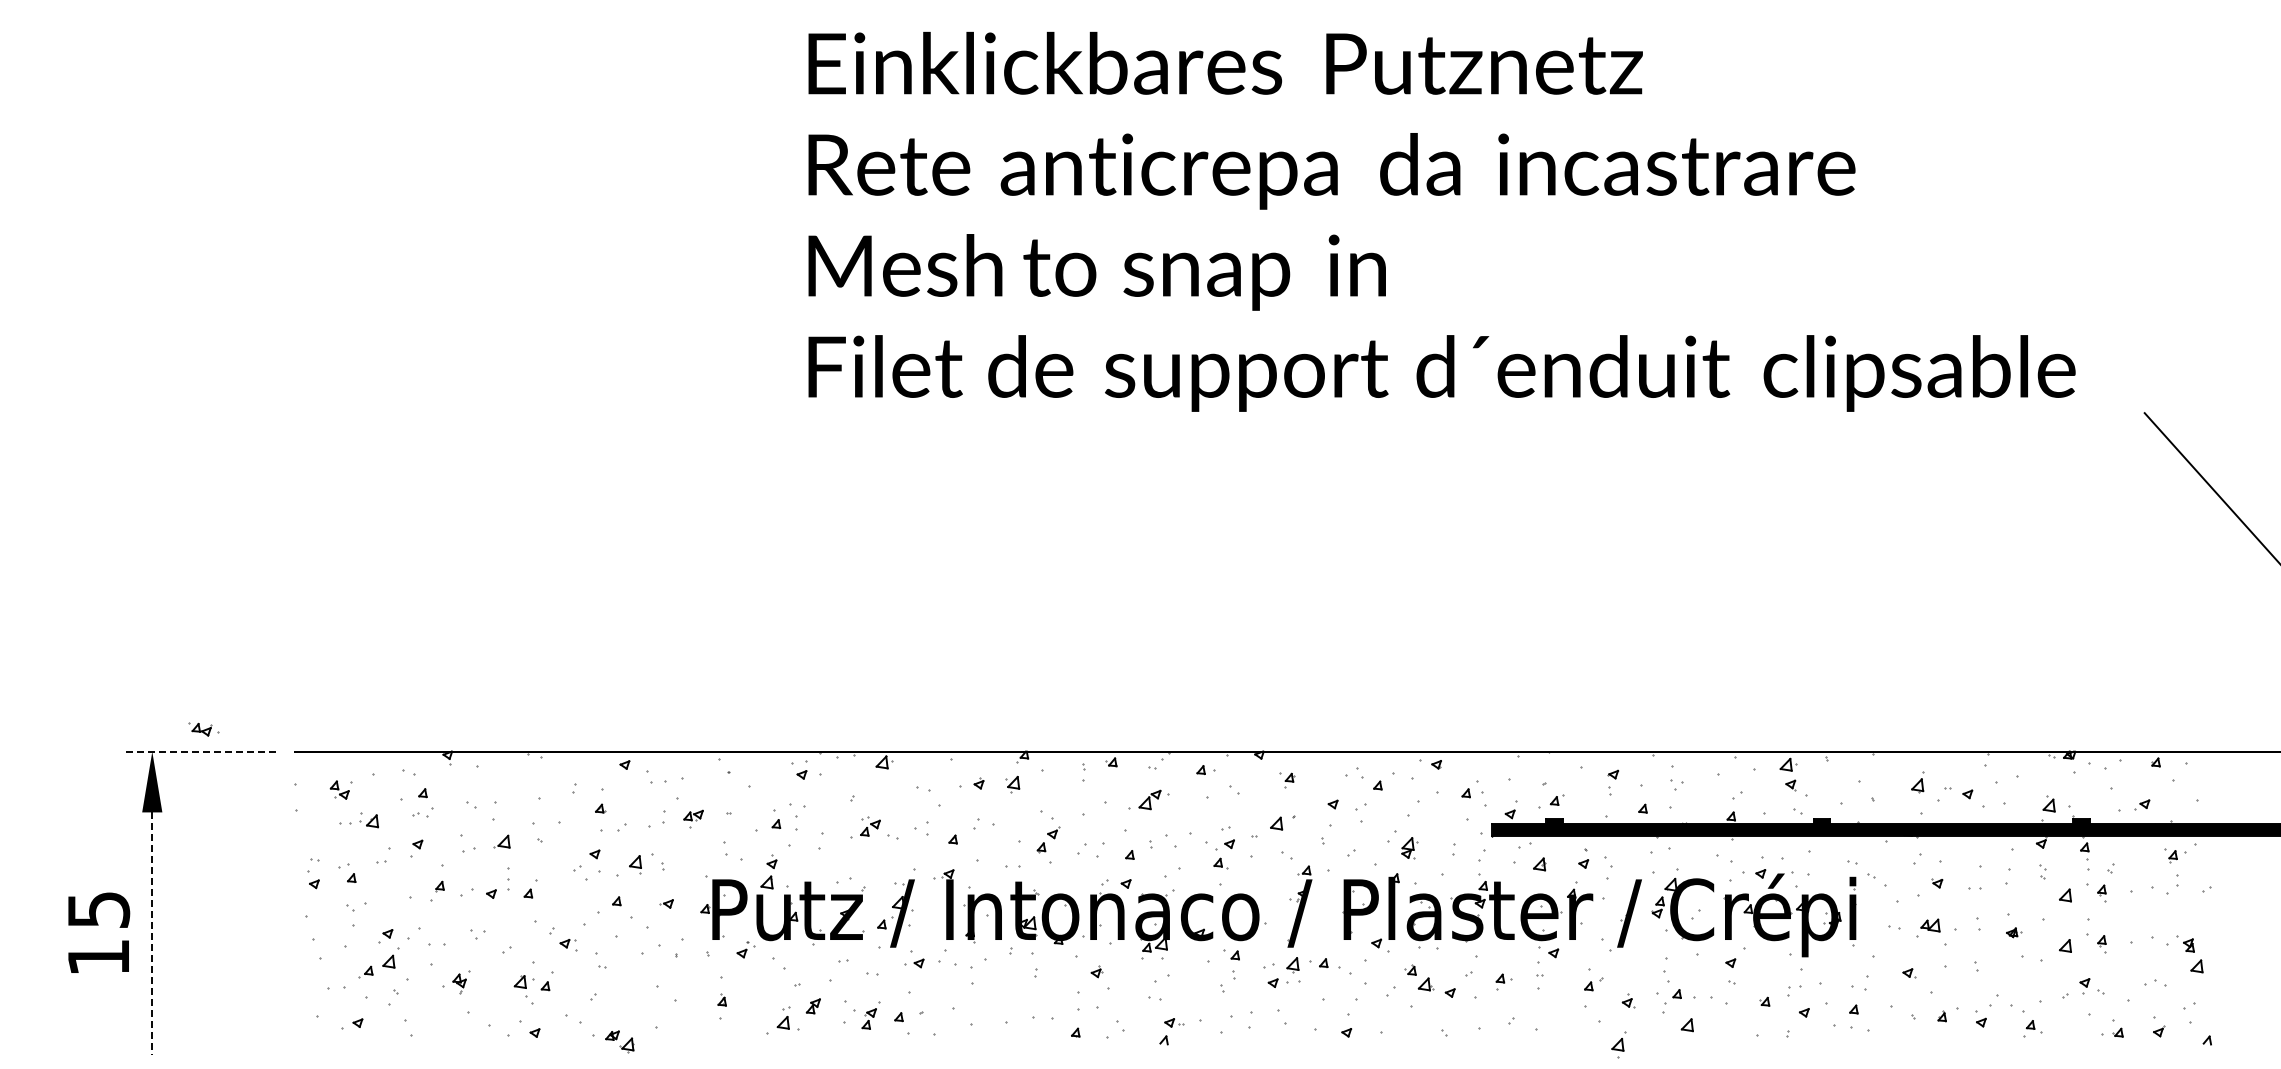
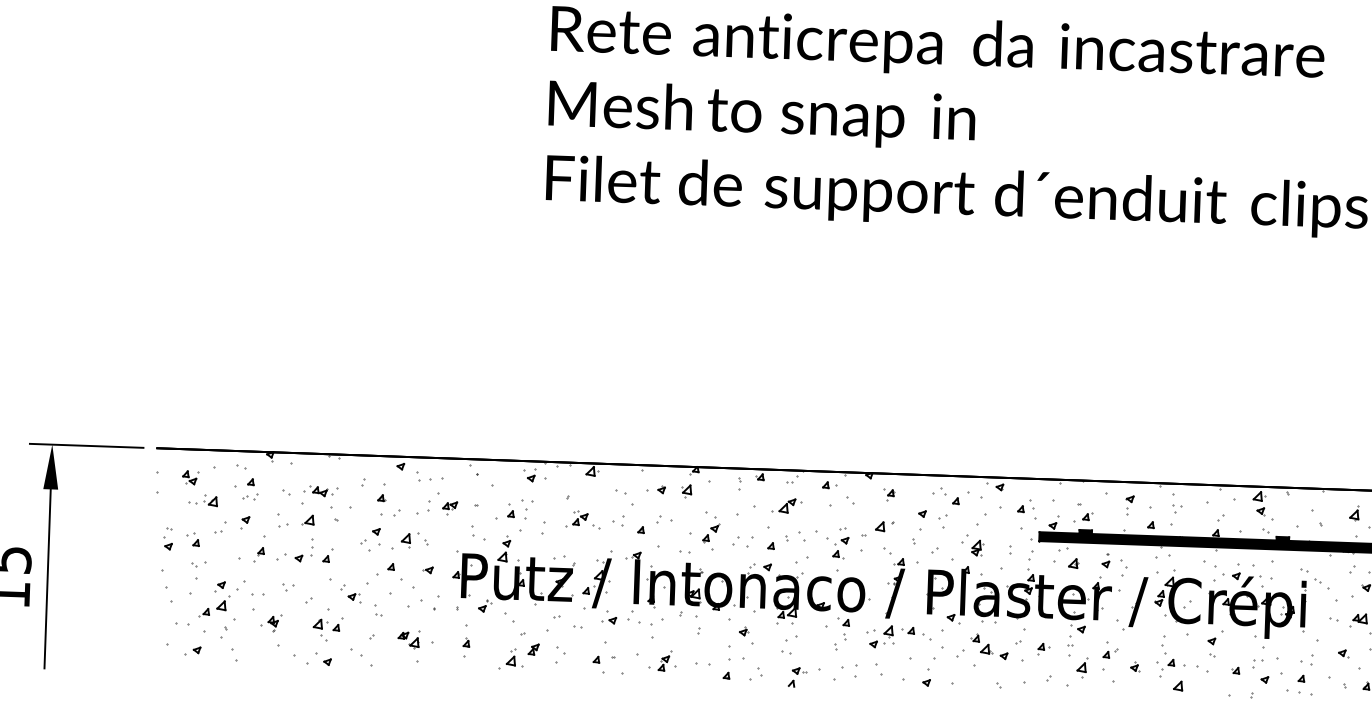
part: (203, 729) -> (321, 491), moved
line: (198, 751) -> (86, 445), dashed -> solid
line: (152, 934) -> (47, 579), dashed -> solid
part: (870, 1015) -> (664, 660), moved
part: (619, 1041) -> (408, 640), moved
part: (1618, 1044) -> (1082, 667), moved

